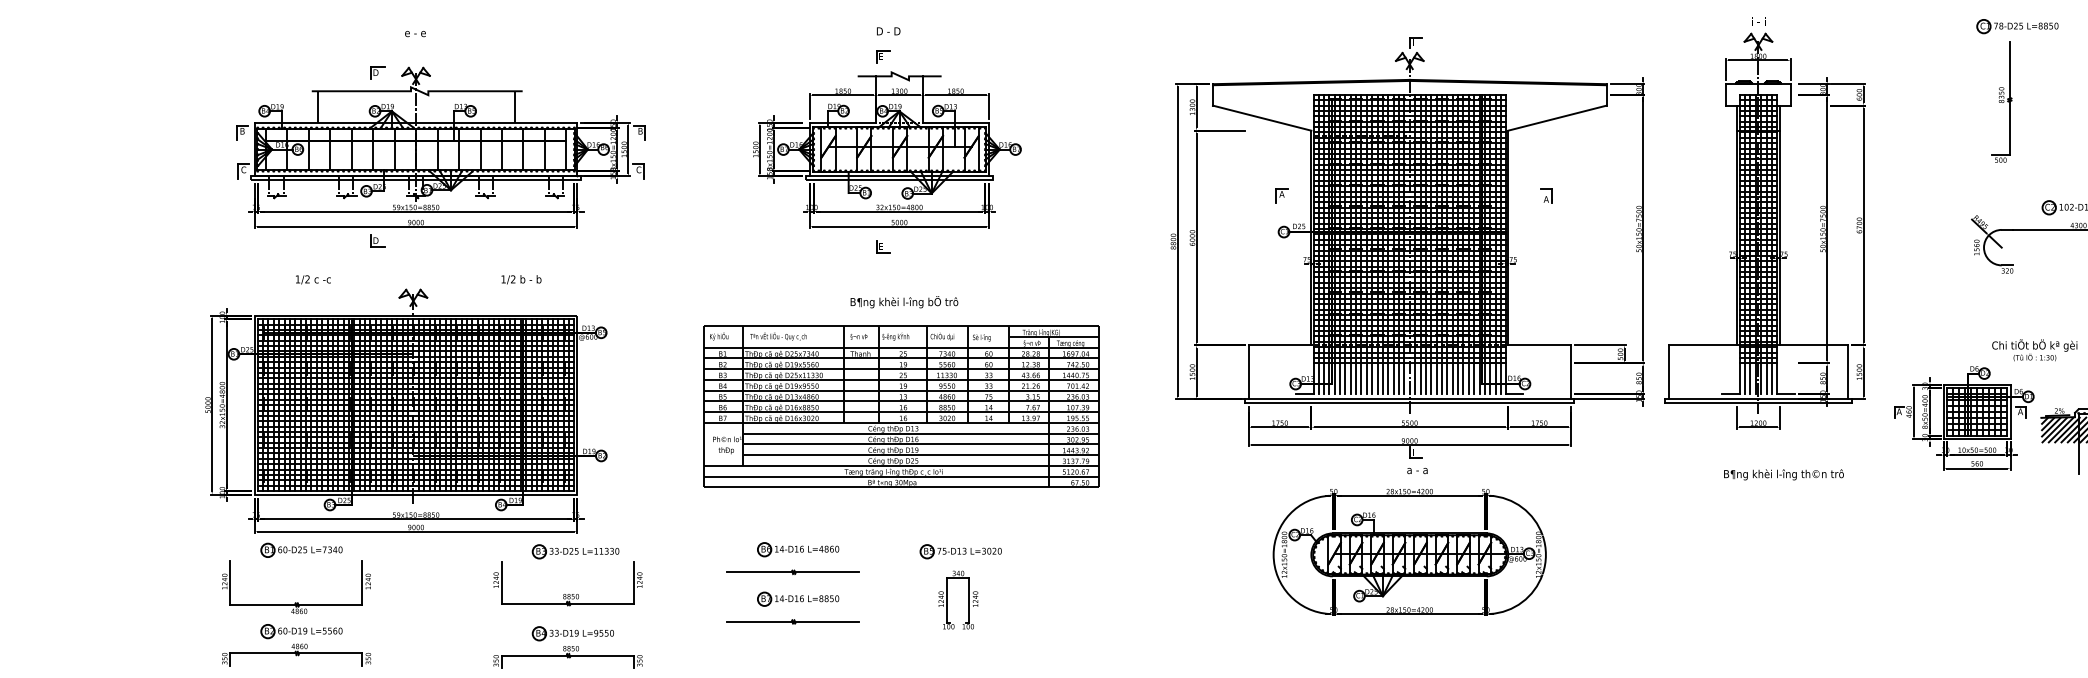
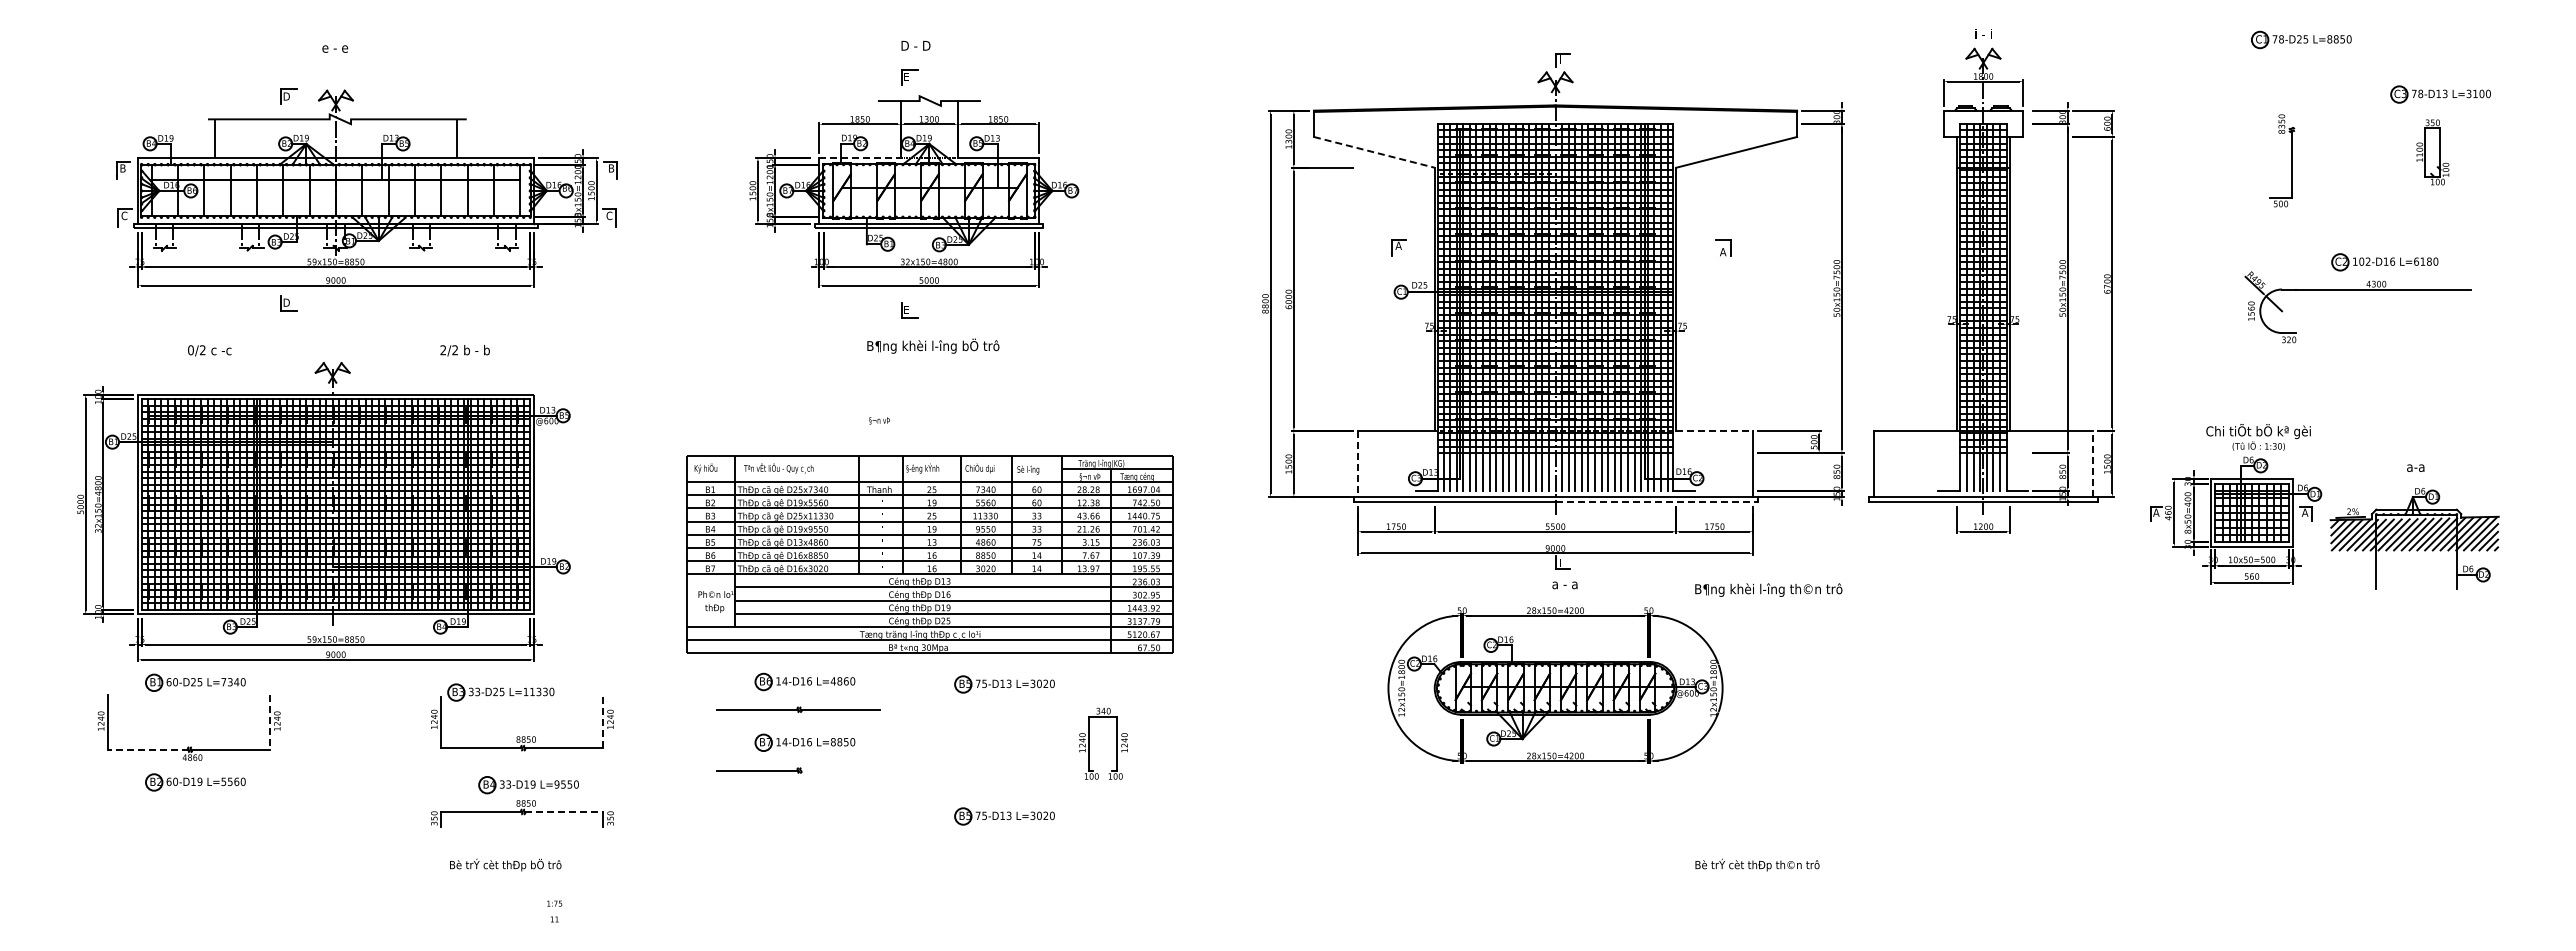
line: (2009, 70) -> (2291, 93), removed
line: (1262, 118) -> (1374, 152), solid -> dashed
line: (843, 123) -> (860, 158), solid -> dashed
text: (297, 279) -> (190, 350), 1/2 -> 0/2
text: (502, 279) -> (442, 350), 1/2 -> 2/2
text: (904, 301) -> (933, 345), moved
line: (1540, 345) -> (1715, 431), solid -> dashed
text: (2034, 350) -> (2258, 437), moved
line: (1248, 372) -> (1357, 464), solid -> dashed
line: (1848, 372) -> (2093, 464), solid -> dashed
line: (1492, 402) -> (1657, 501), solid -> dashed
part: (901, 406) -> (929, 554), moved
text: (1783, 474) -> (1768, 589), moved
part: (575, 551) -> (500, 692), moved
line: (362, 583) -> (270, 723), solid -> dashed
line: (634, 583) -> (603, 723), solid -> dashed
part: (968, 599) -> (1116, 743), moved
line: (263, 604) -> (148, 749), solid -> dashed
line: (826, 621) -> (839, 770), removed
part: (295, 655) -> (188, 811), removed
line: (602, 655) -> (564, 811), solid -> dashed
part: (960, 659) -> (1004, 816), added

